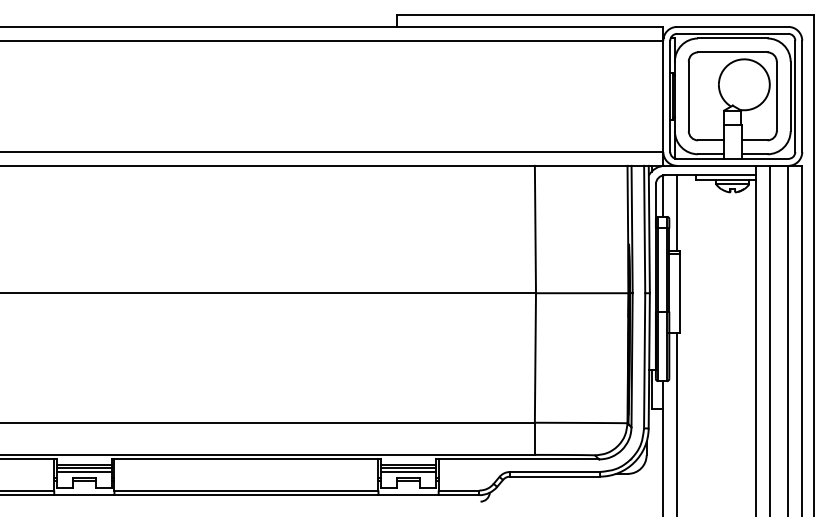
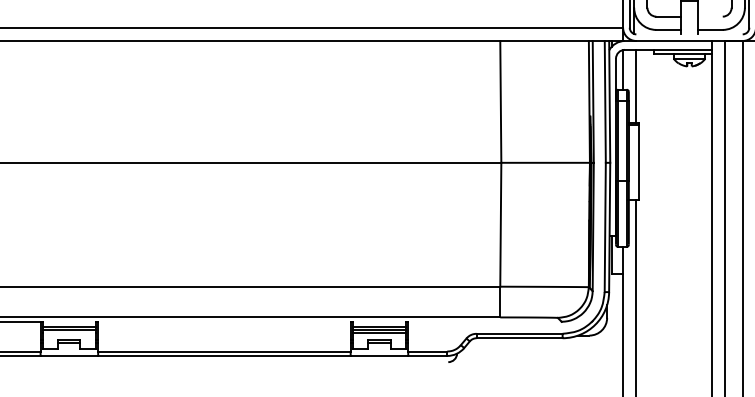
line: (754, 140) -> (710, 16), removed
line: (732, 158) -> (689, 33), removed
line: (246, 459) -> (224, 321), removed
line: (518, 459) -> (484, 321), removed
line: (84, 471) -> (69, 333), removed

